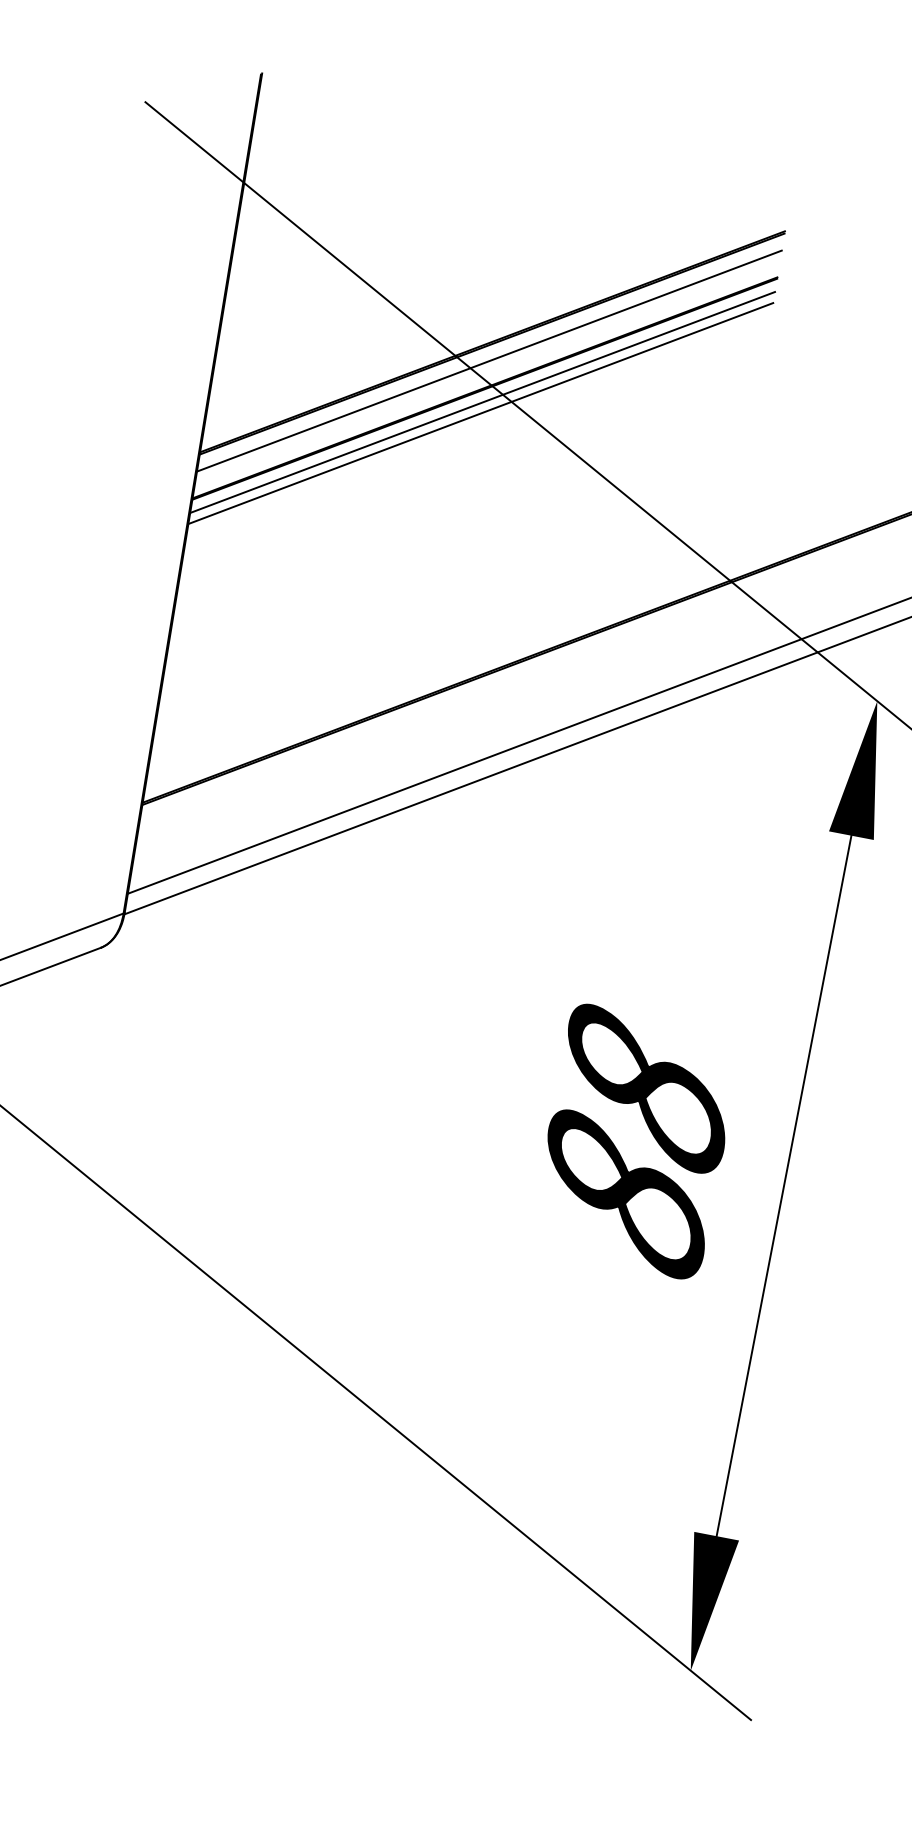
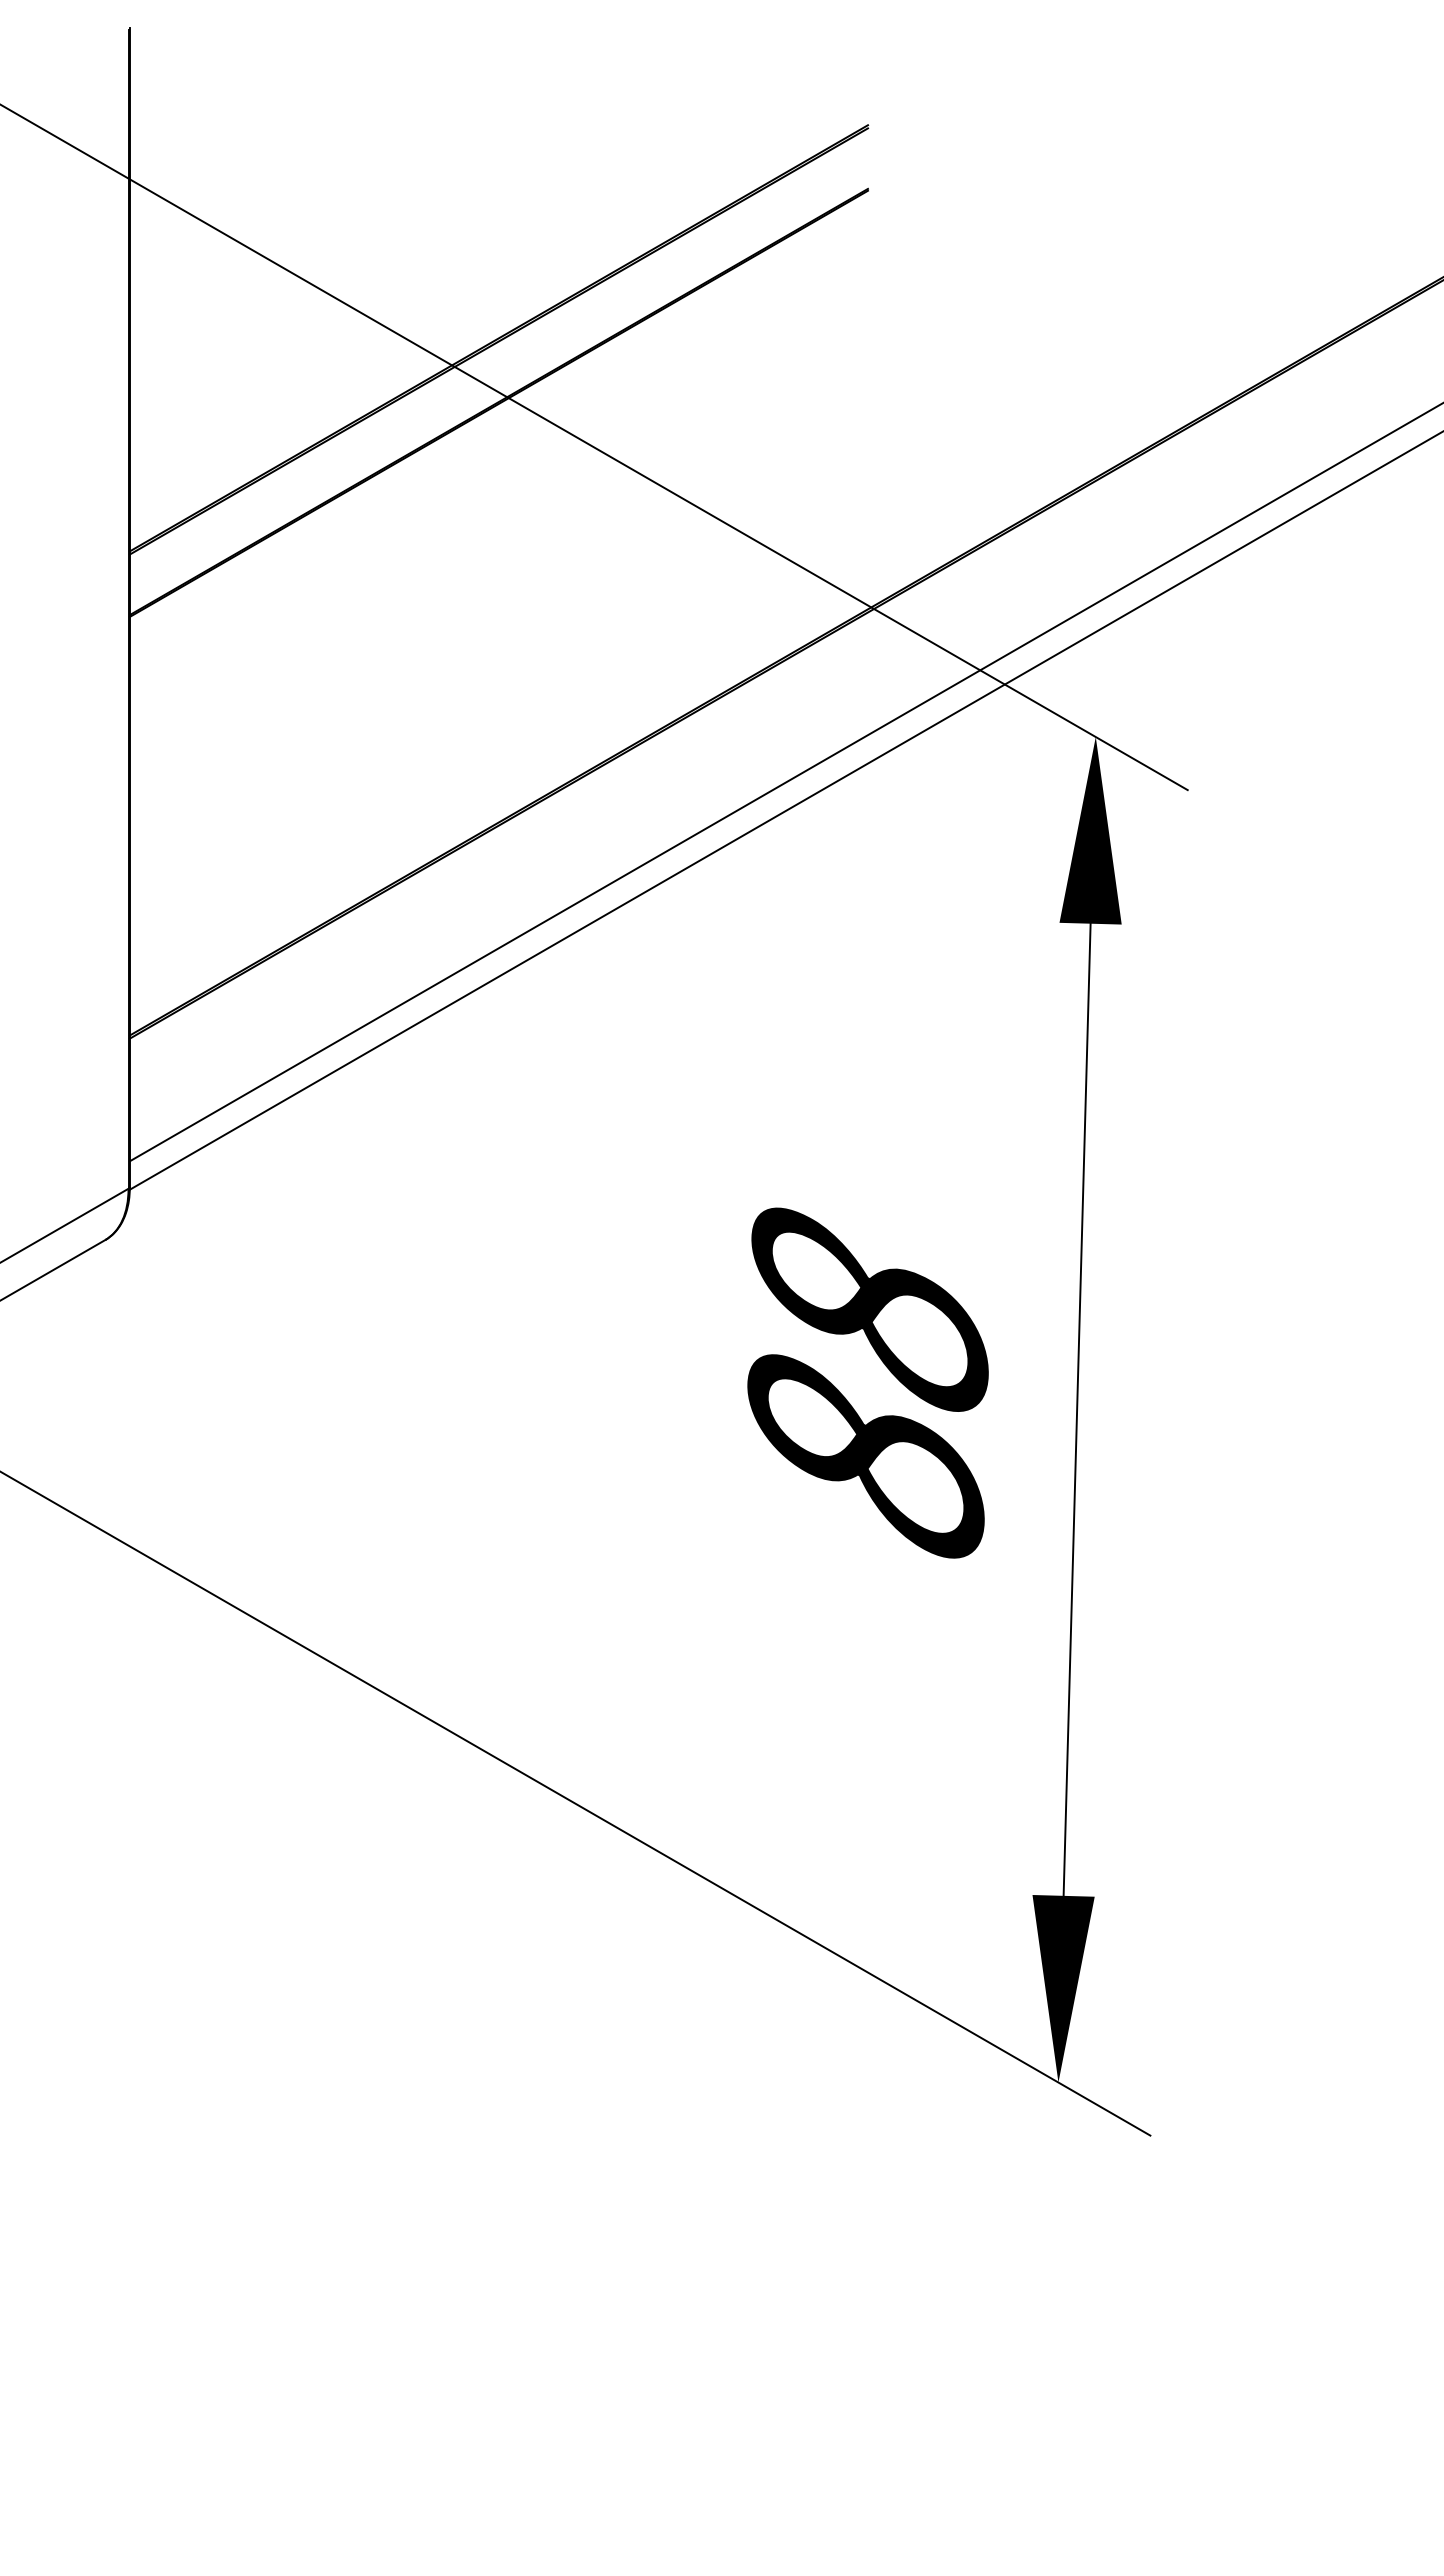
line: (489, 360) -> (498, 364), removed
line: (482, 402) -> (498, 422), removed
line: (480, 413) -> (498, 437), removed

